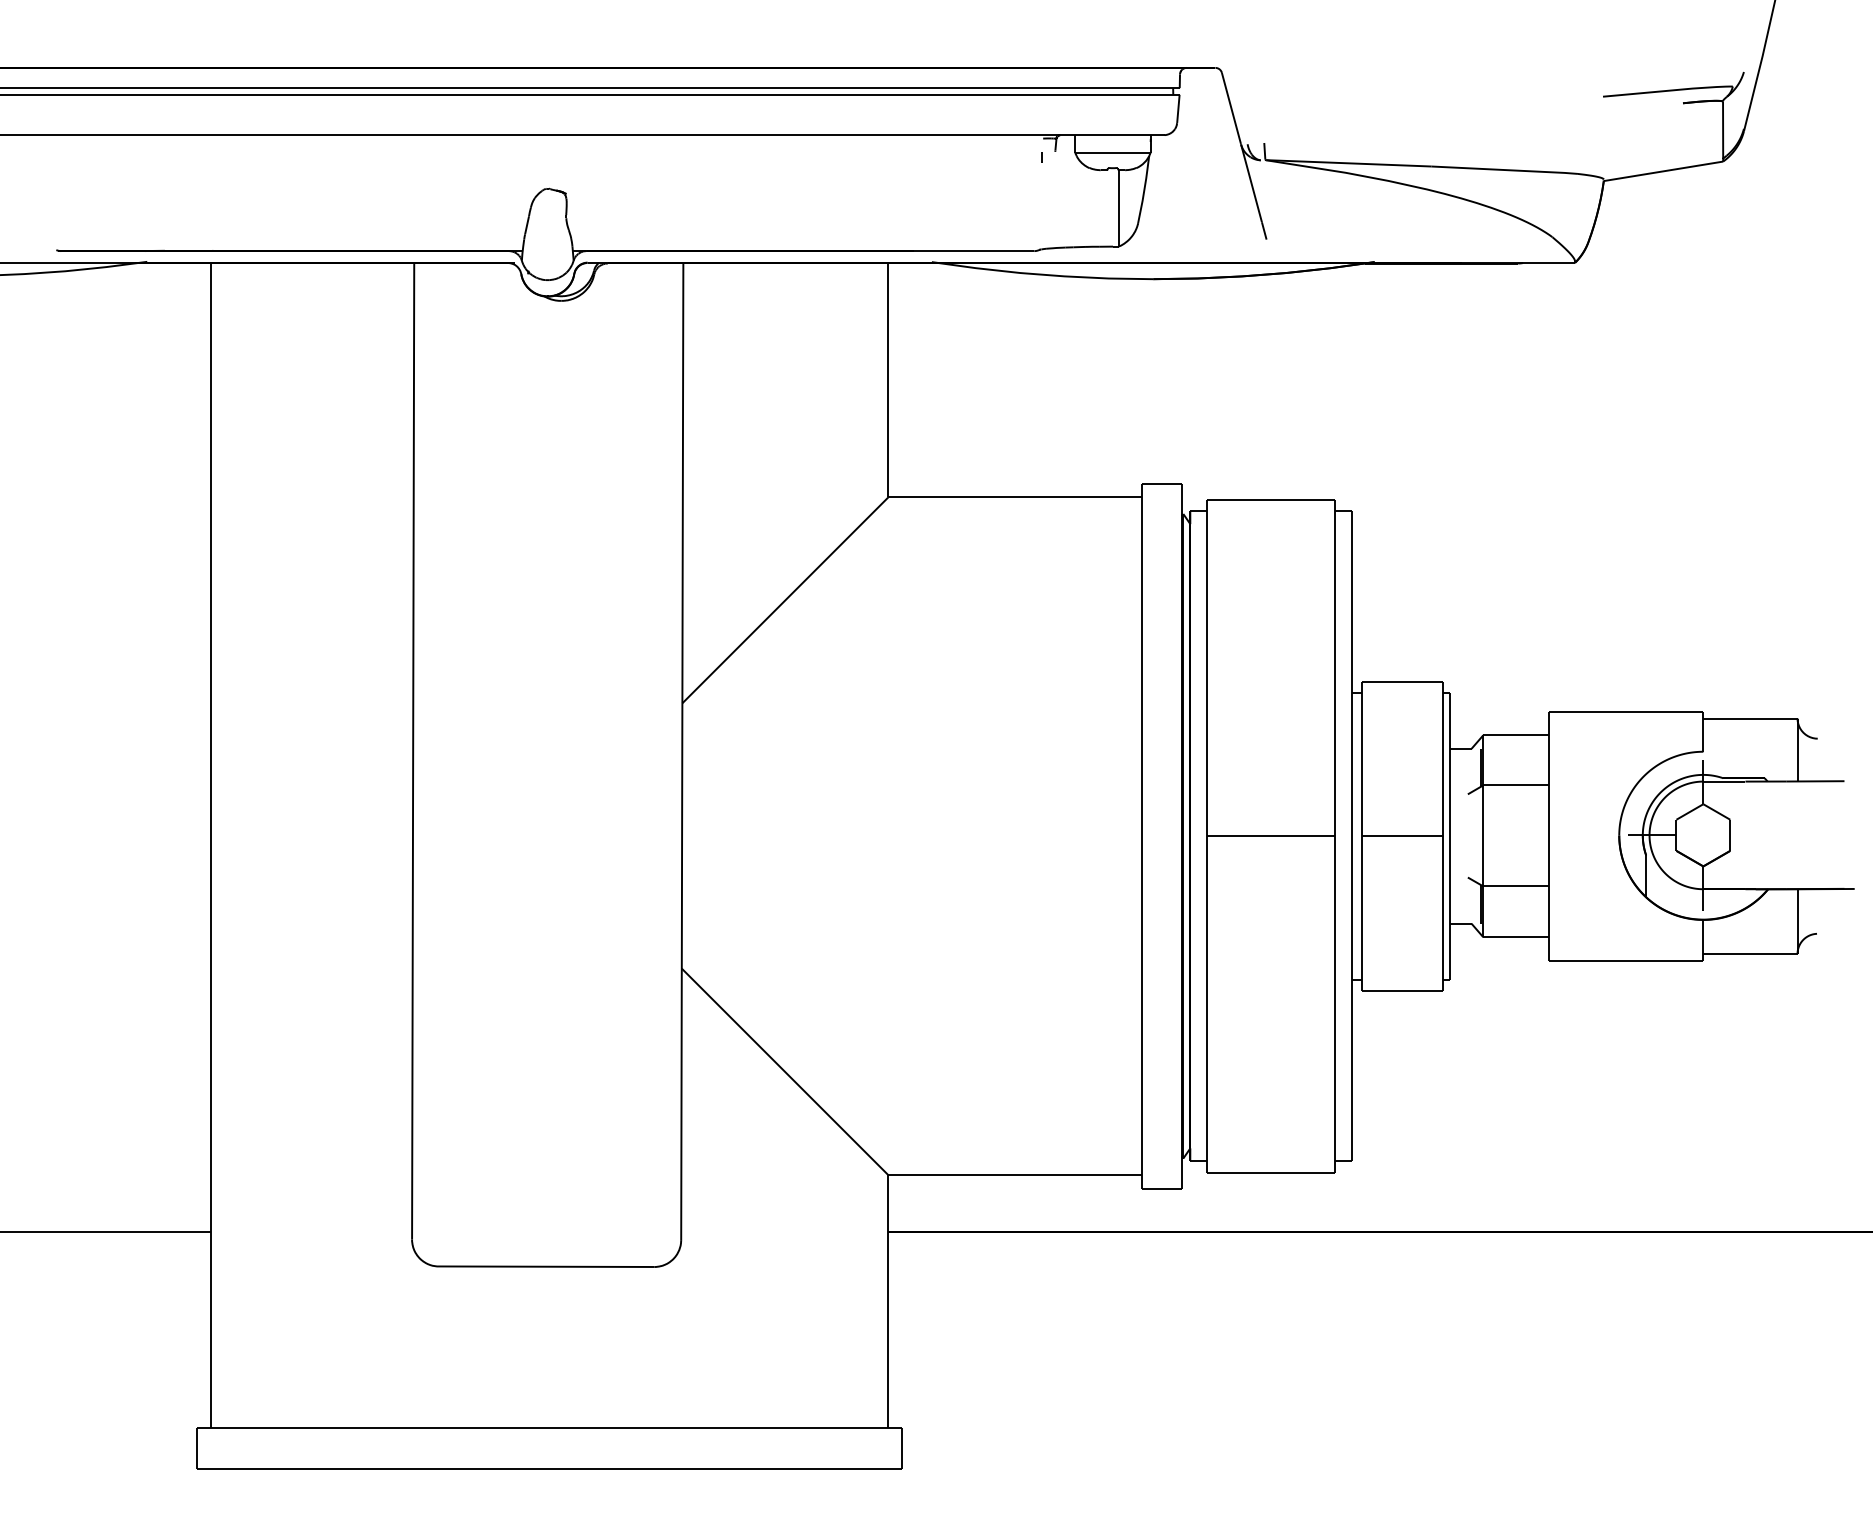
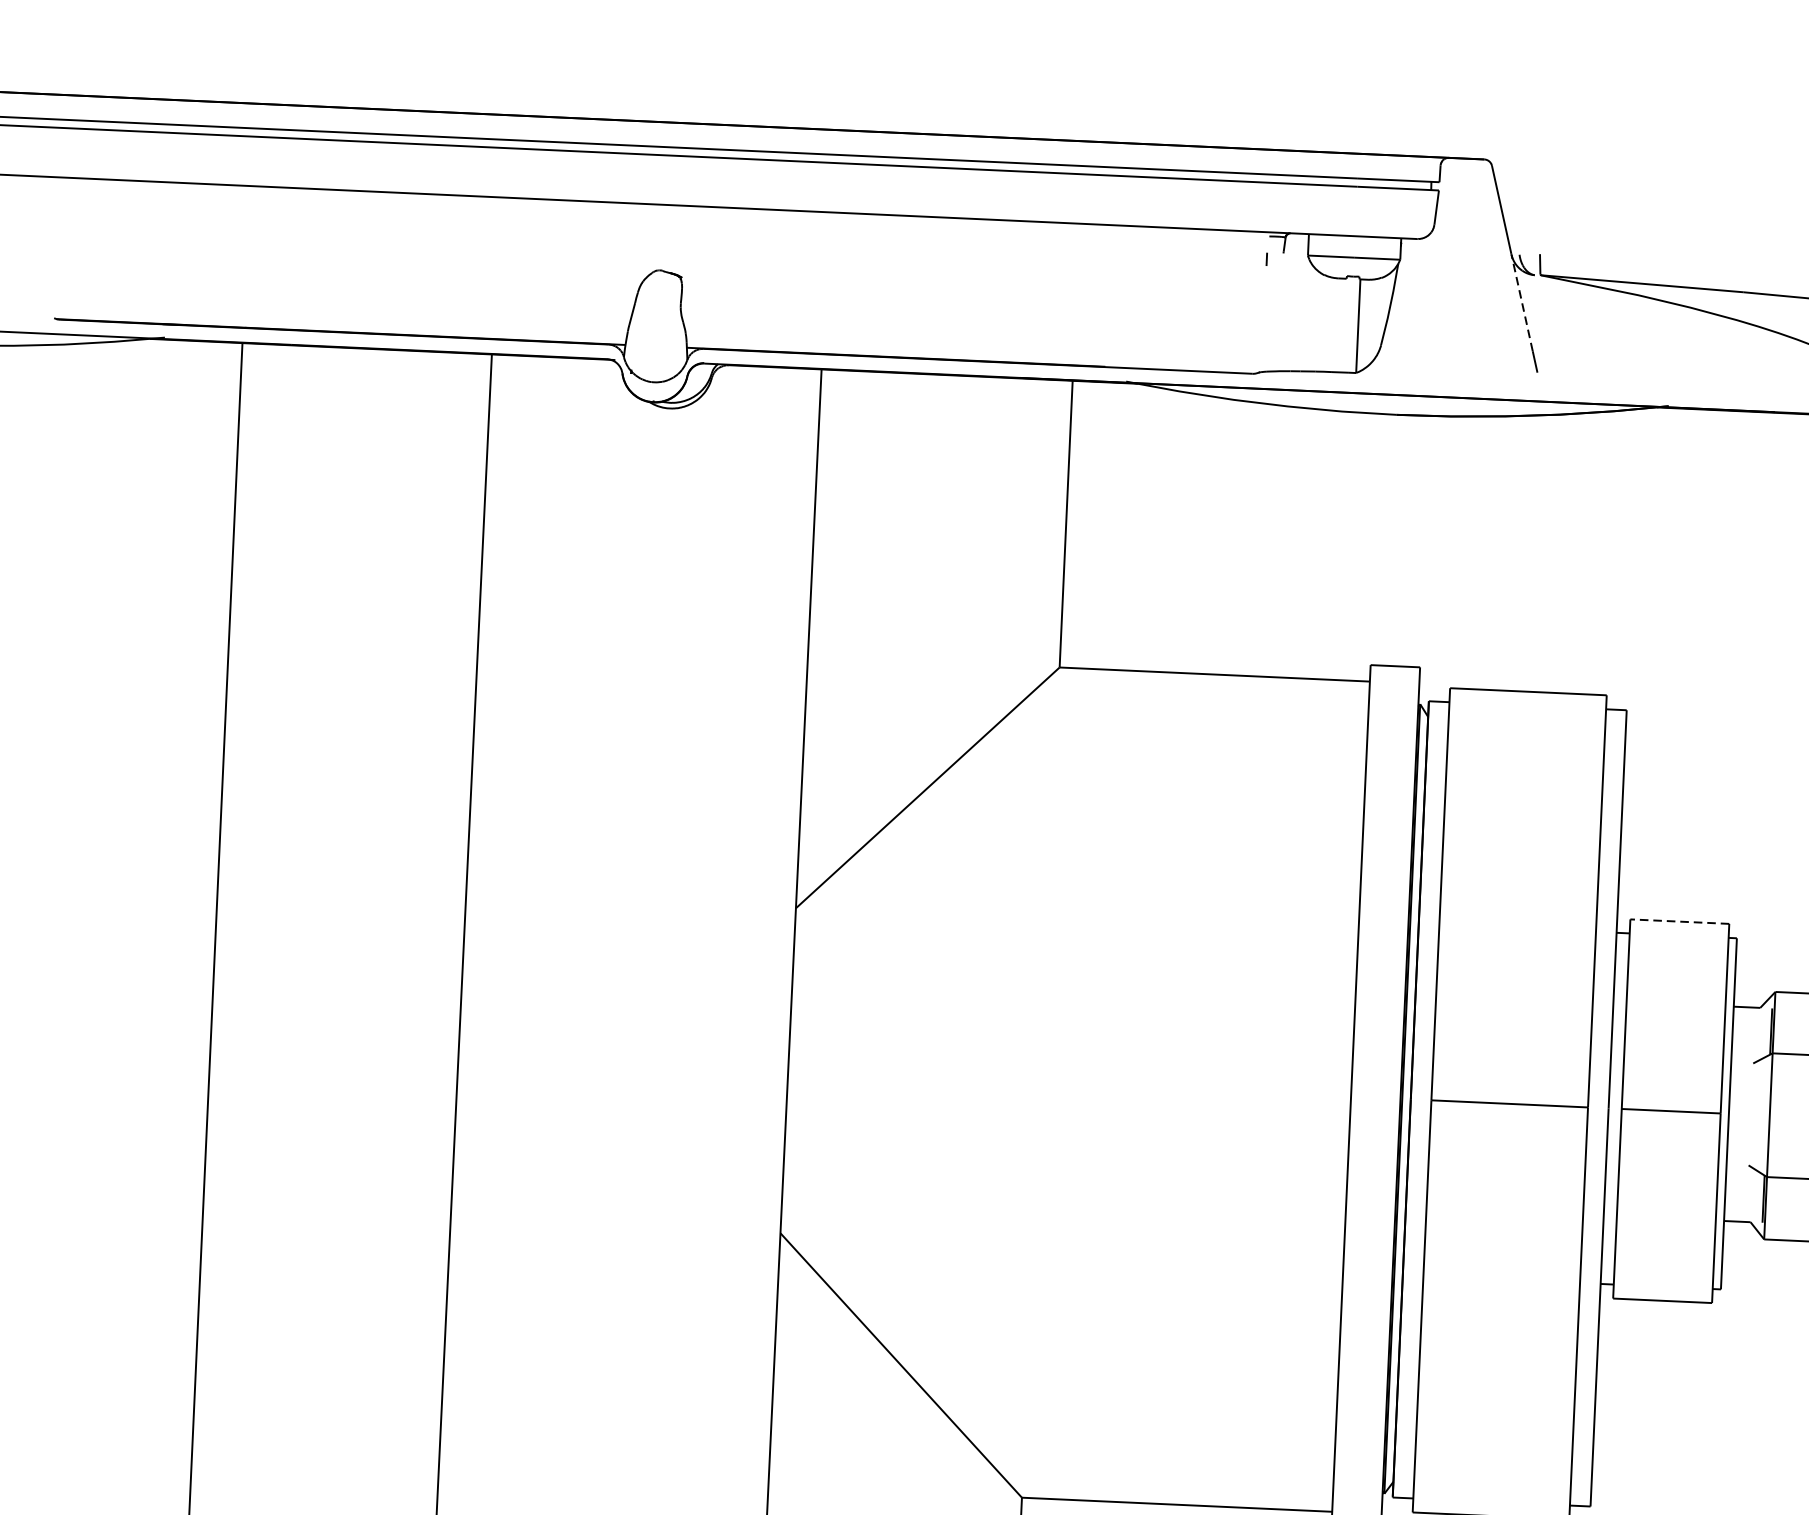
line: (1251, 183) -> (1522, 303), solid -> dashed
line: (1402, 681) -> (1679, 921), solid -> dashed

